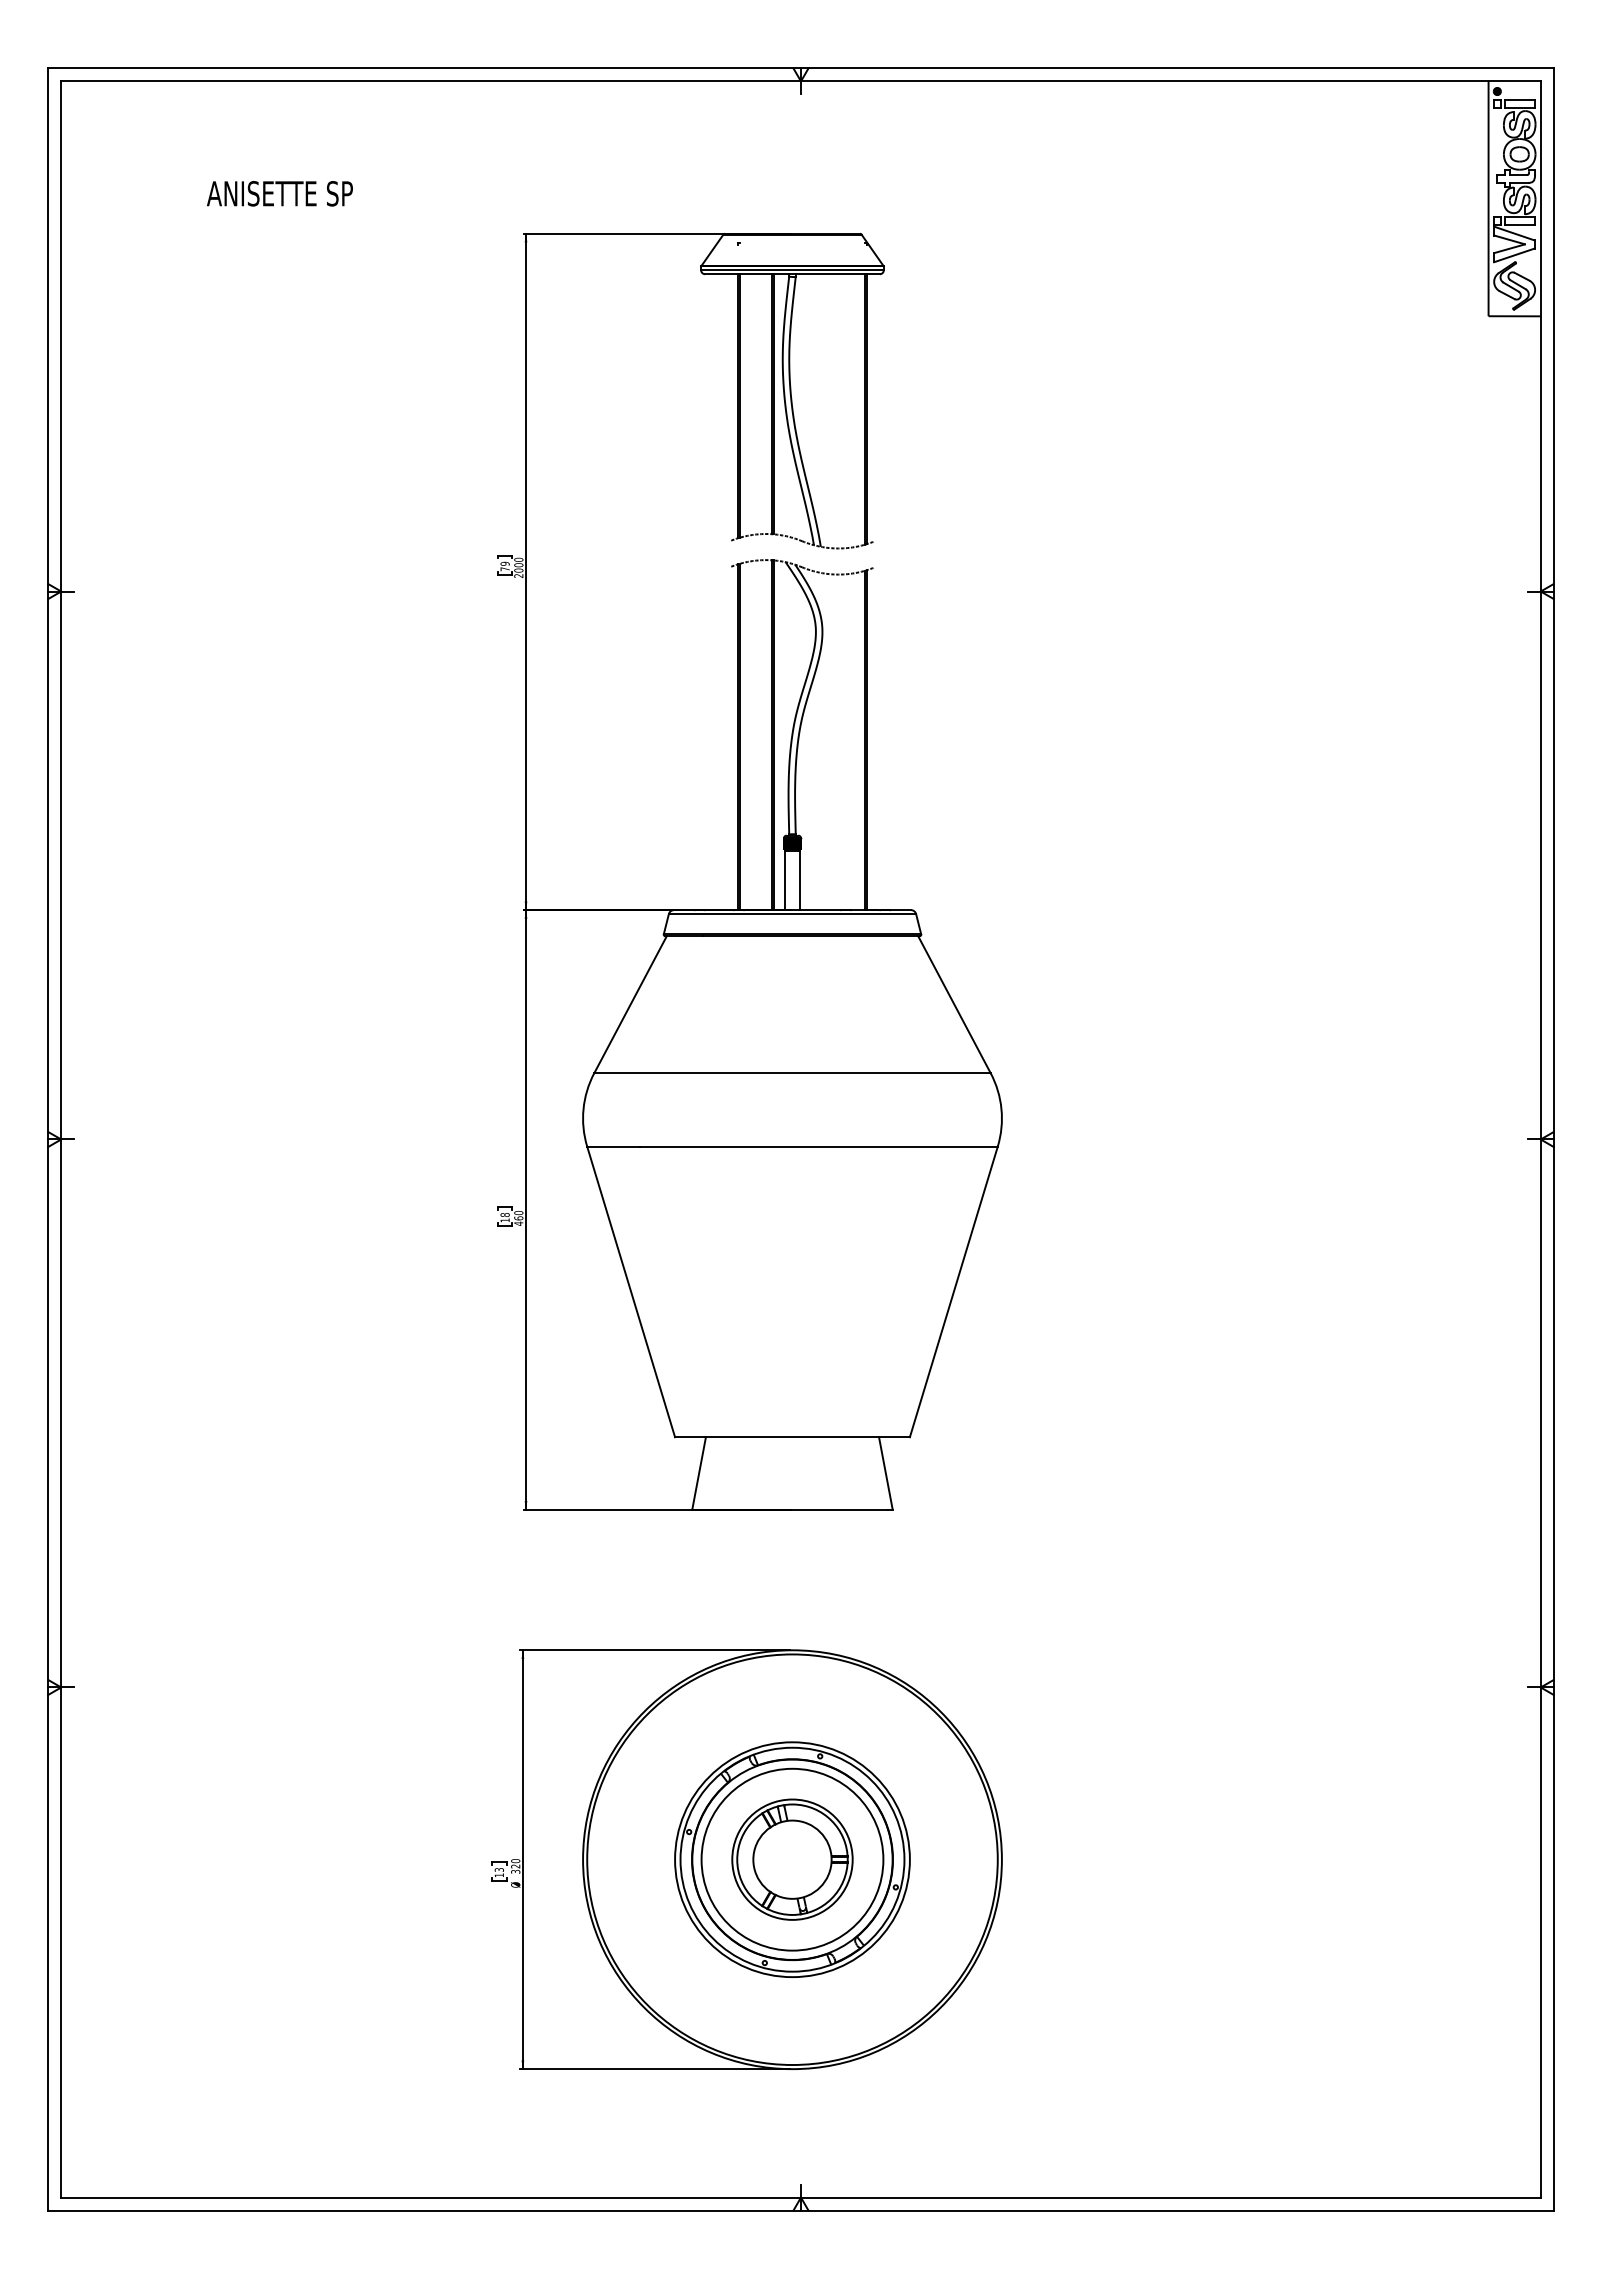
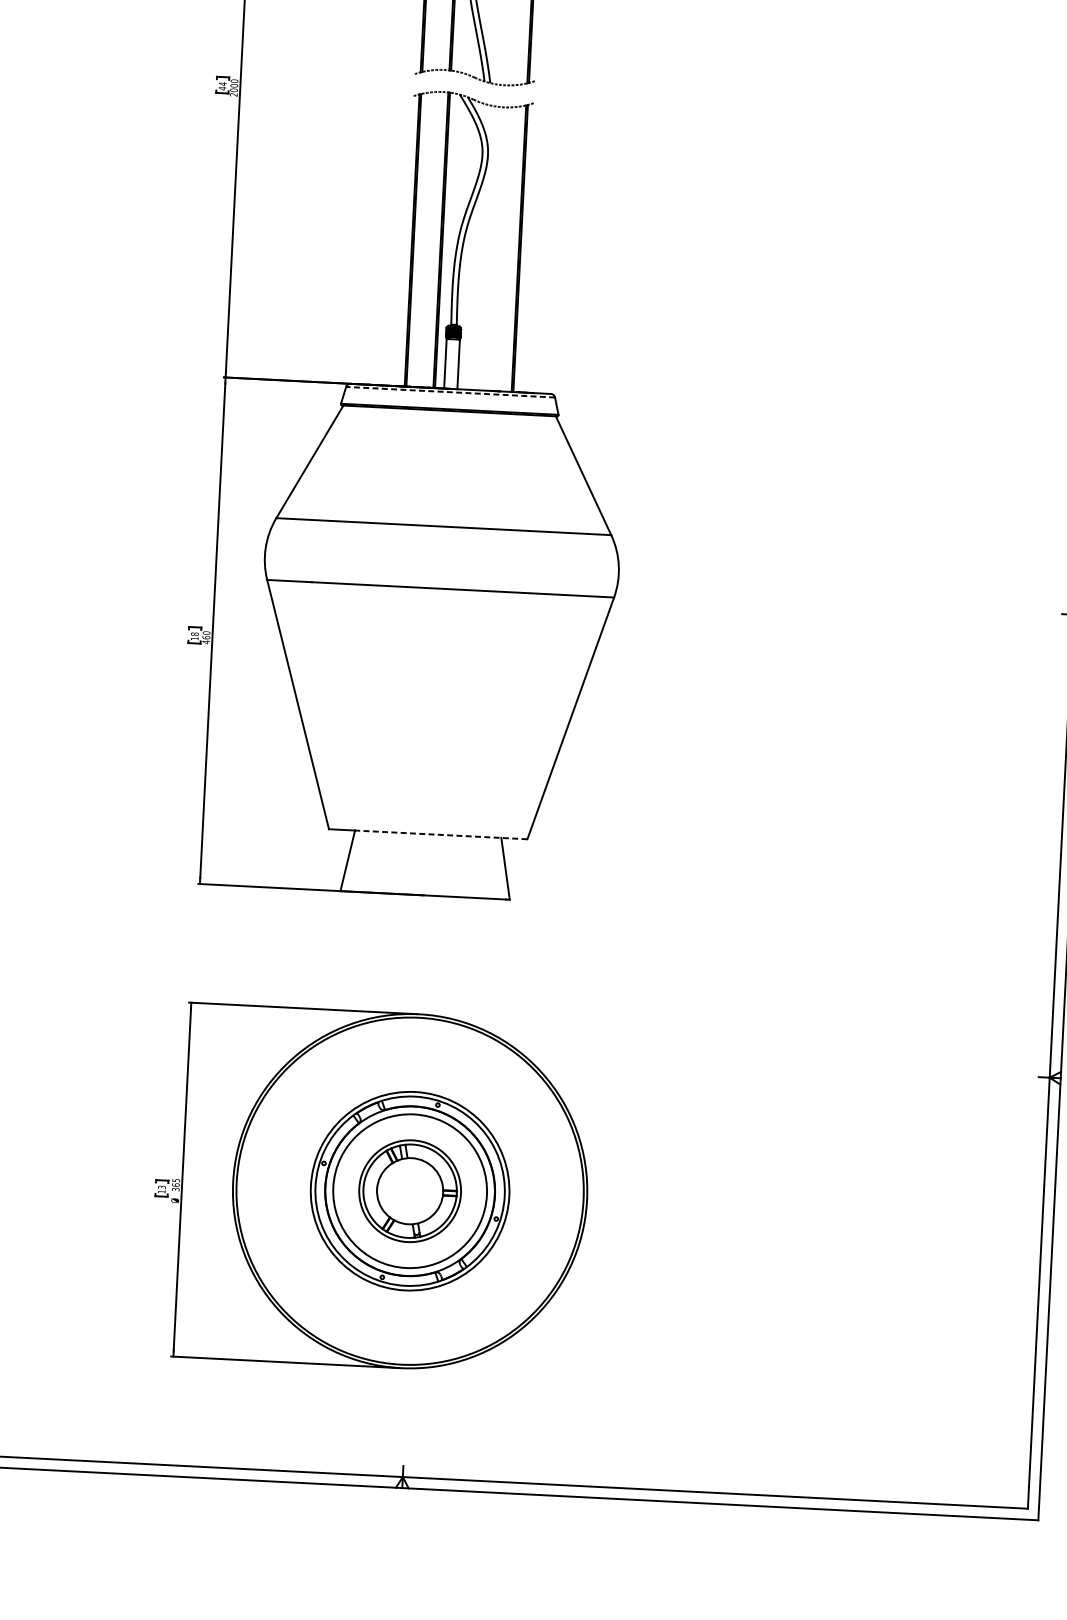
text: (504, 566) -> (222, 86), 79 -> 44
line: (792, 914) -> (450, 392), solid -> dashed
line: (807, 1437) -> (440, 835), solid -> dashed
text: (515, 1863) -> (175, 1182), 320 -> 365

